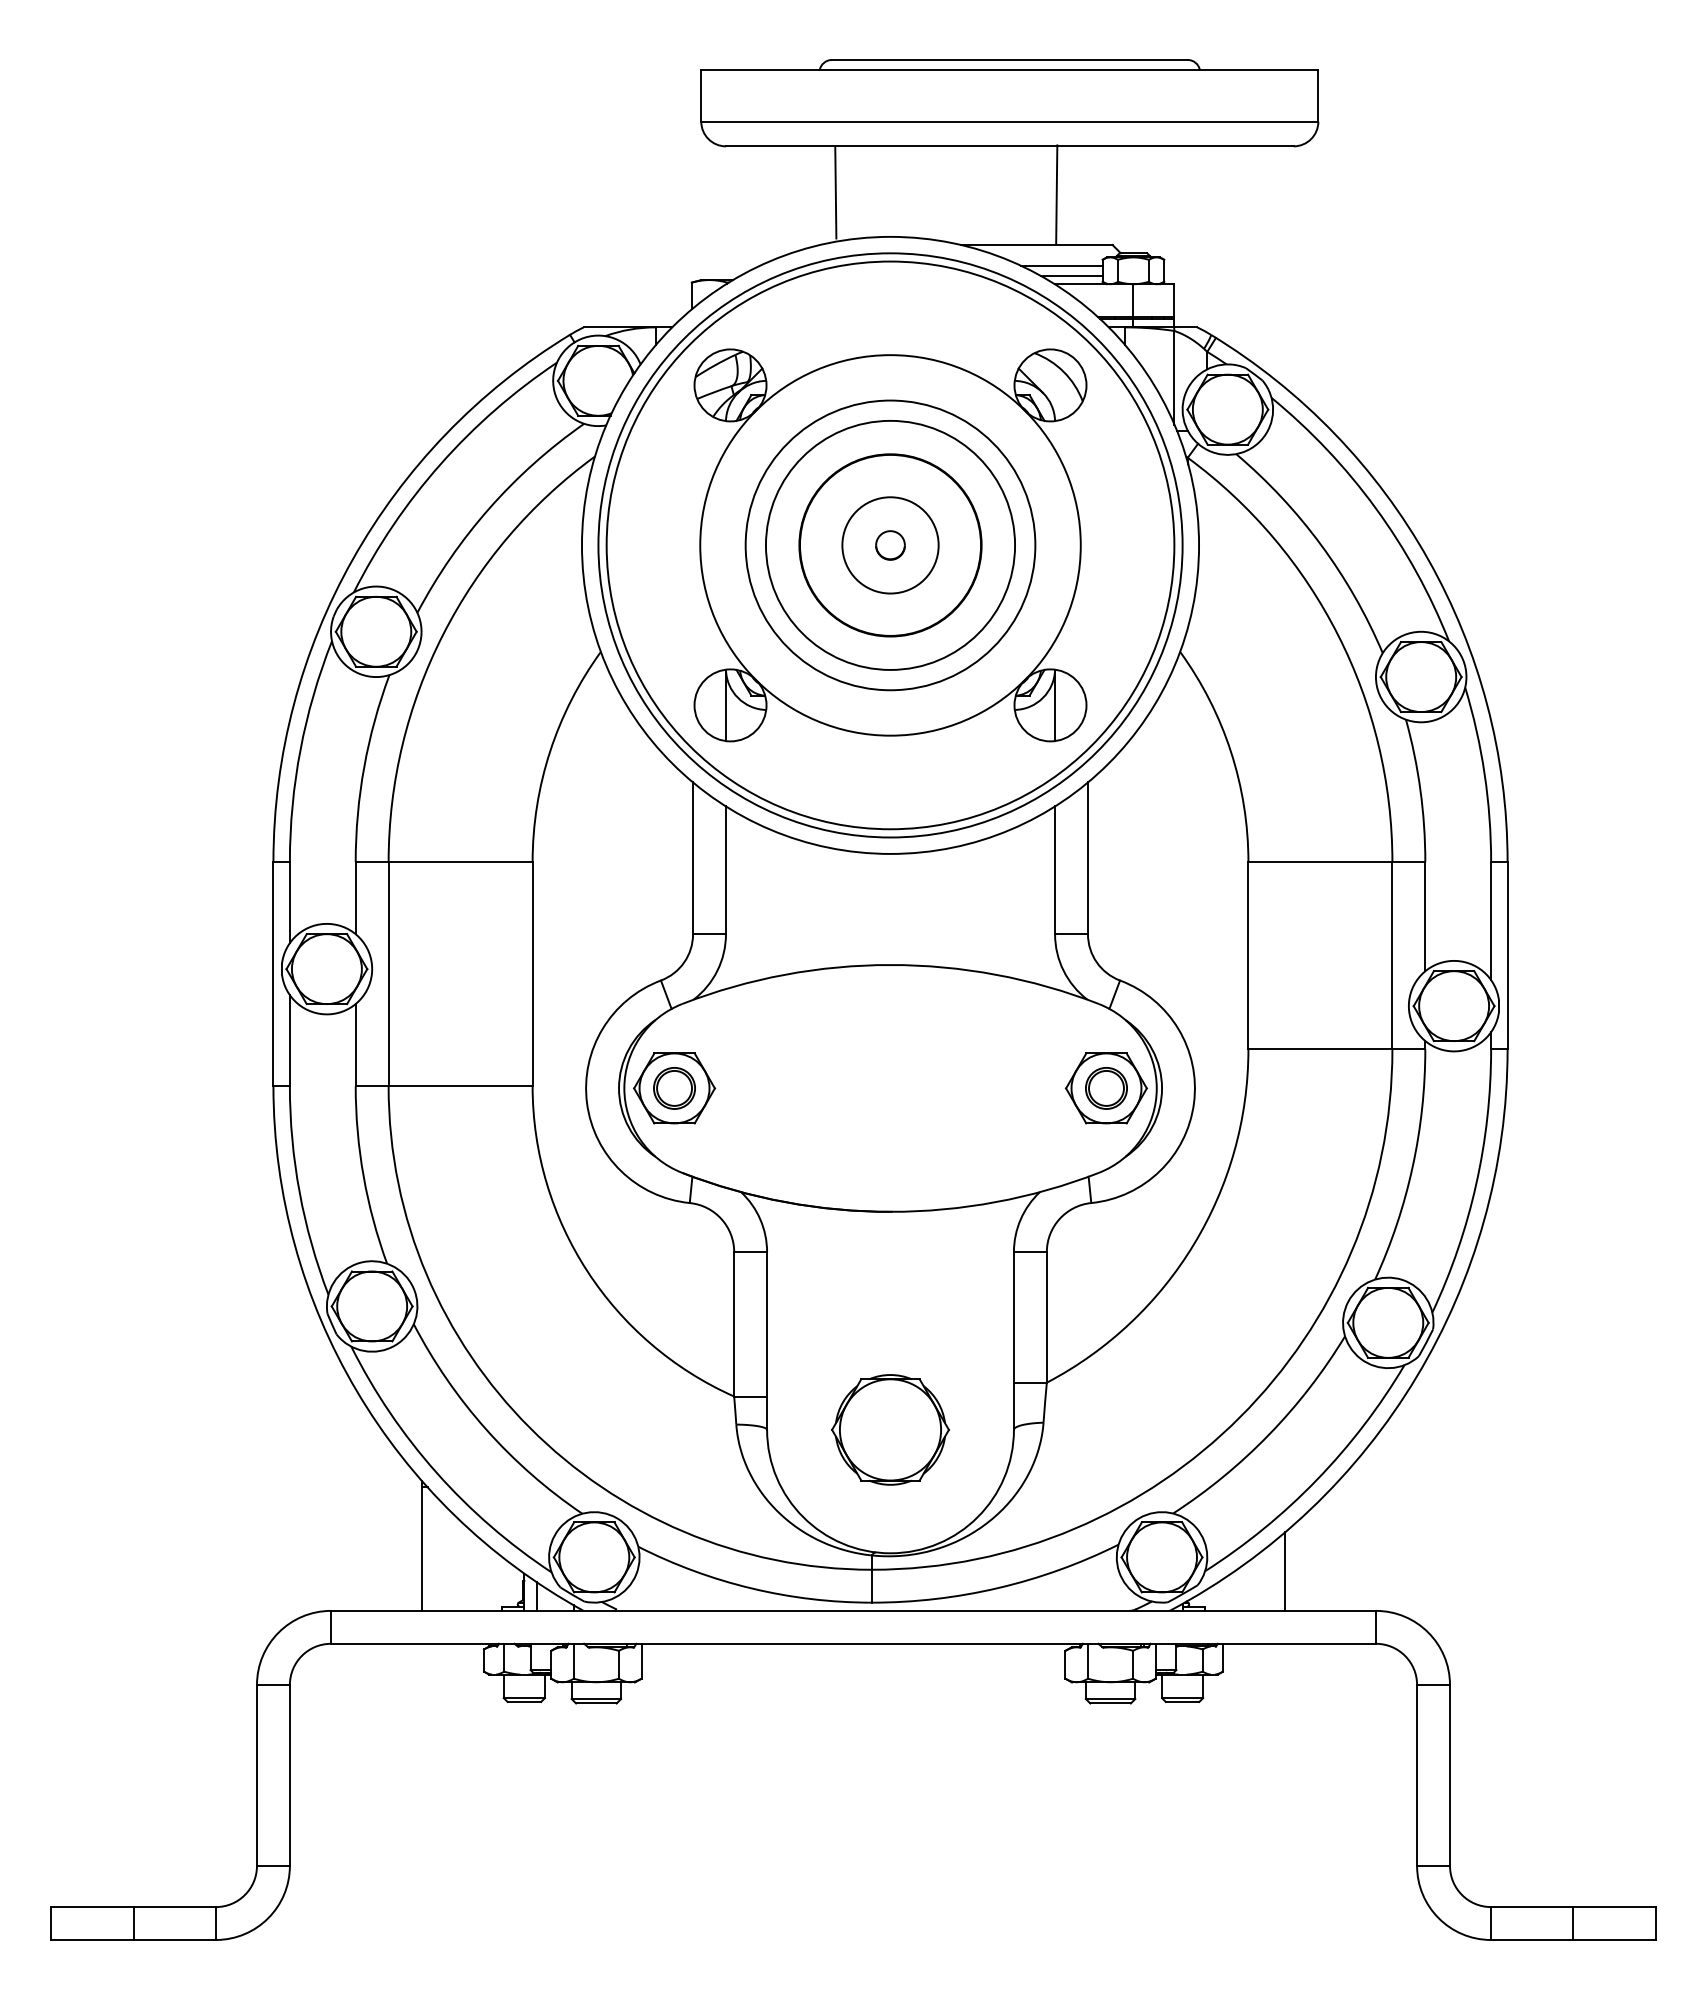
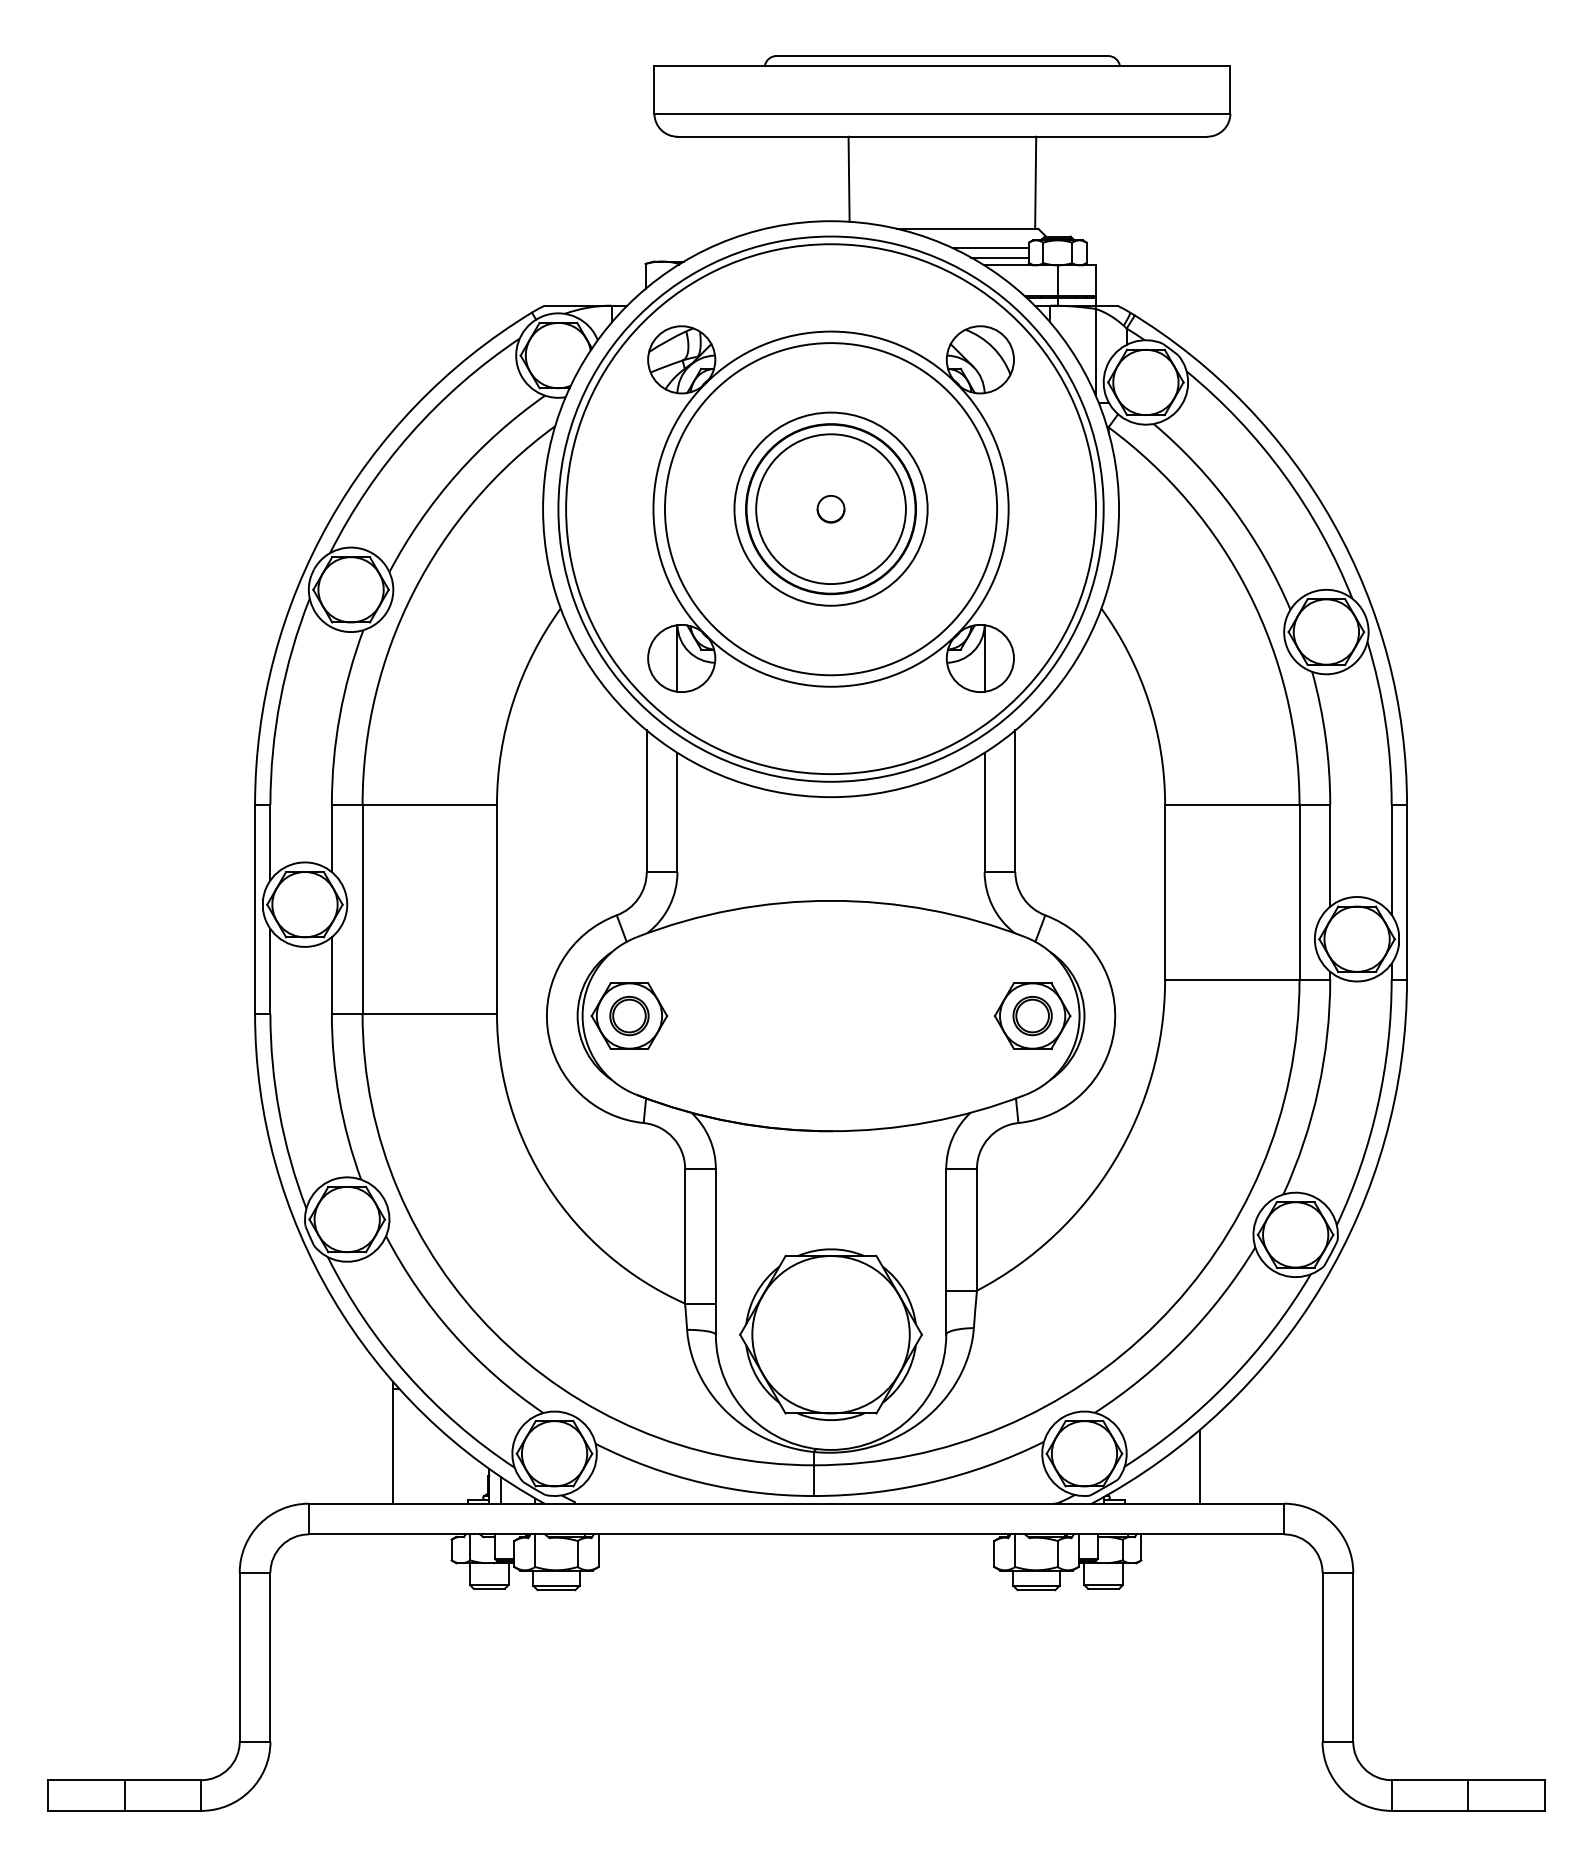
line: (835, 192) -> (848, 178), moved
line: (1056, 194) -> (1035, 182), moved
circle: (890, 544) -> (831, 508), size x0.71
circle: (890, 545) -> (831, 509), size x1.43
circle: (890, 545) -> (831, 509), size x1.67
part: (890, 1429) -> (831, 1334), size x1.67

